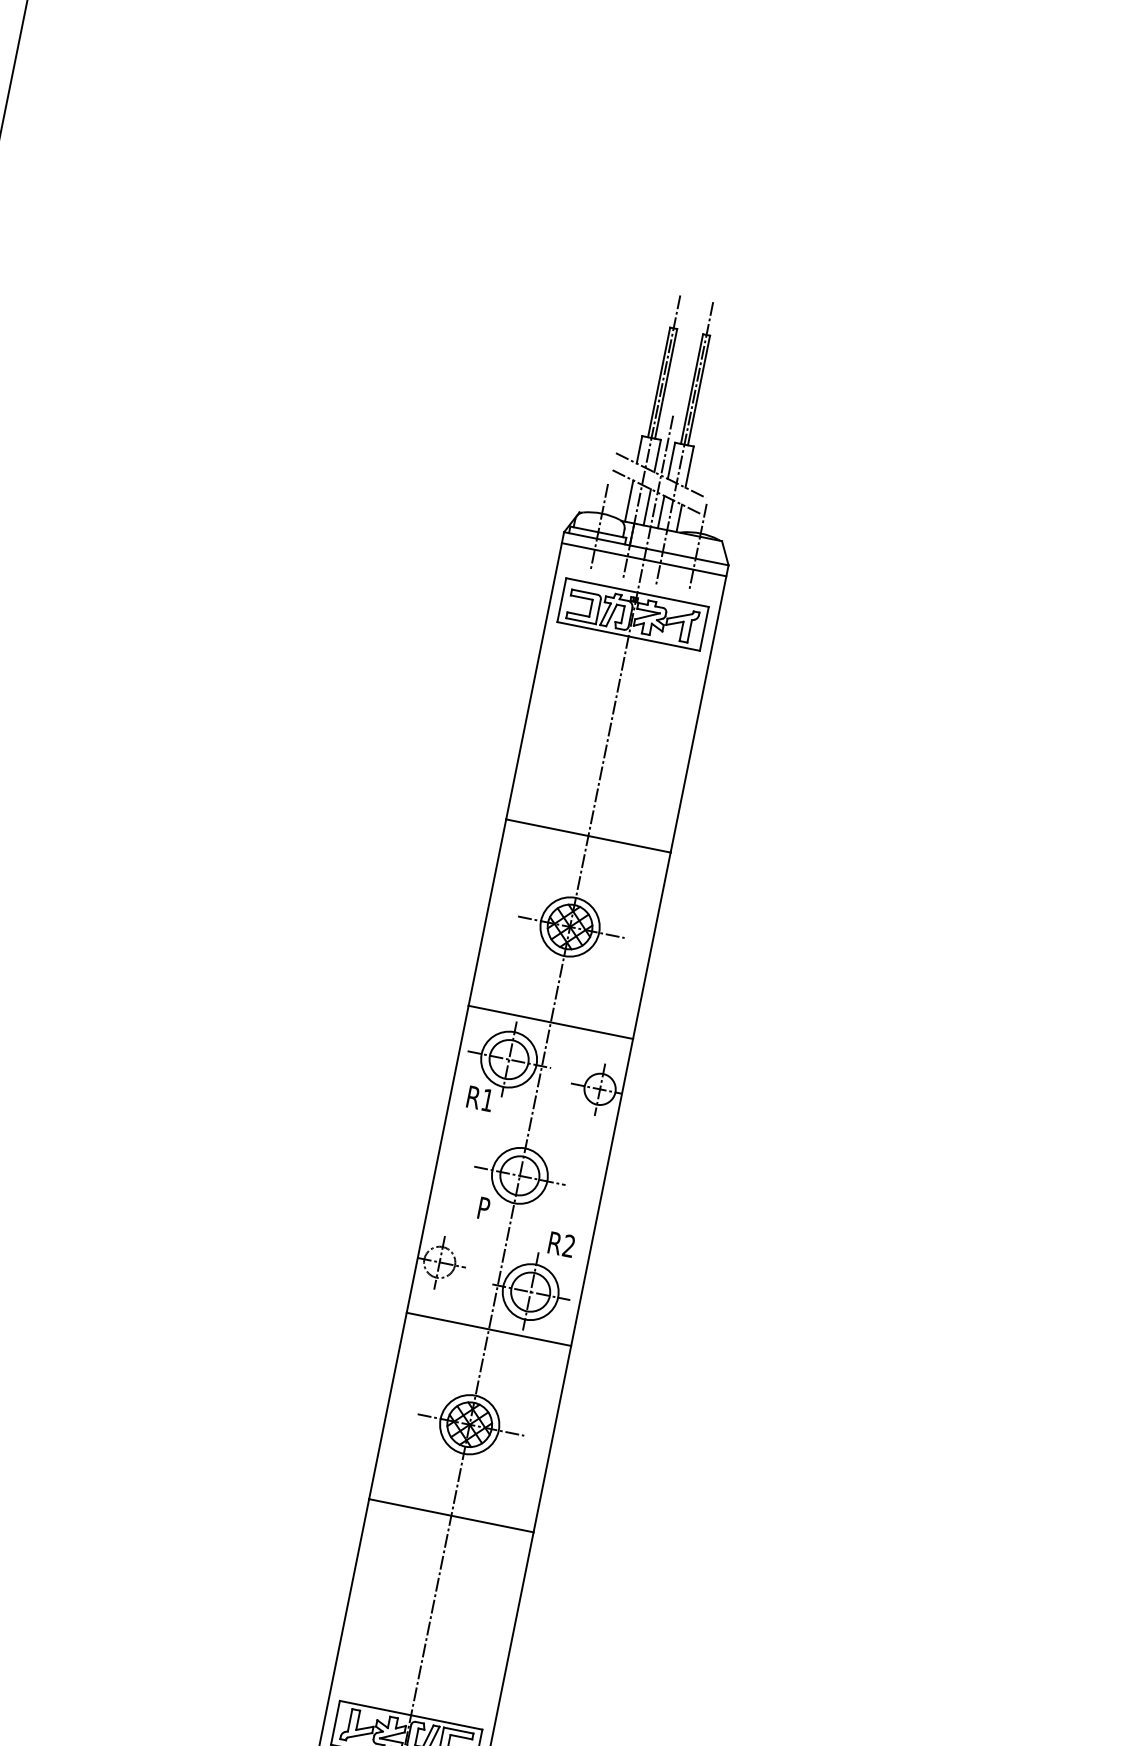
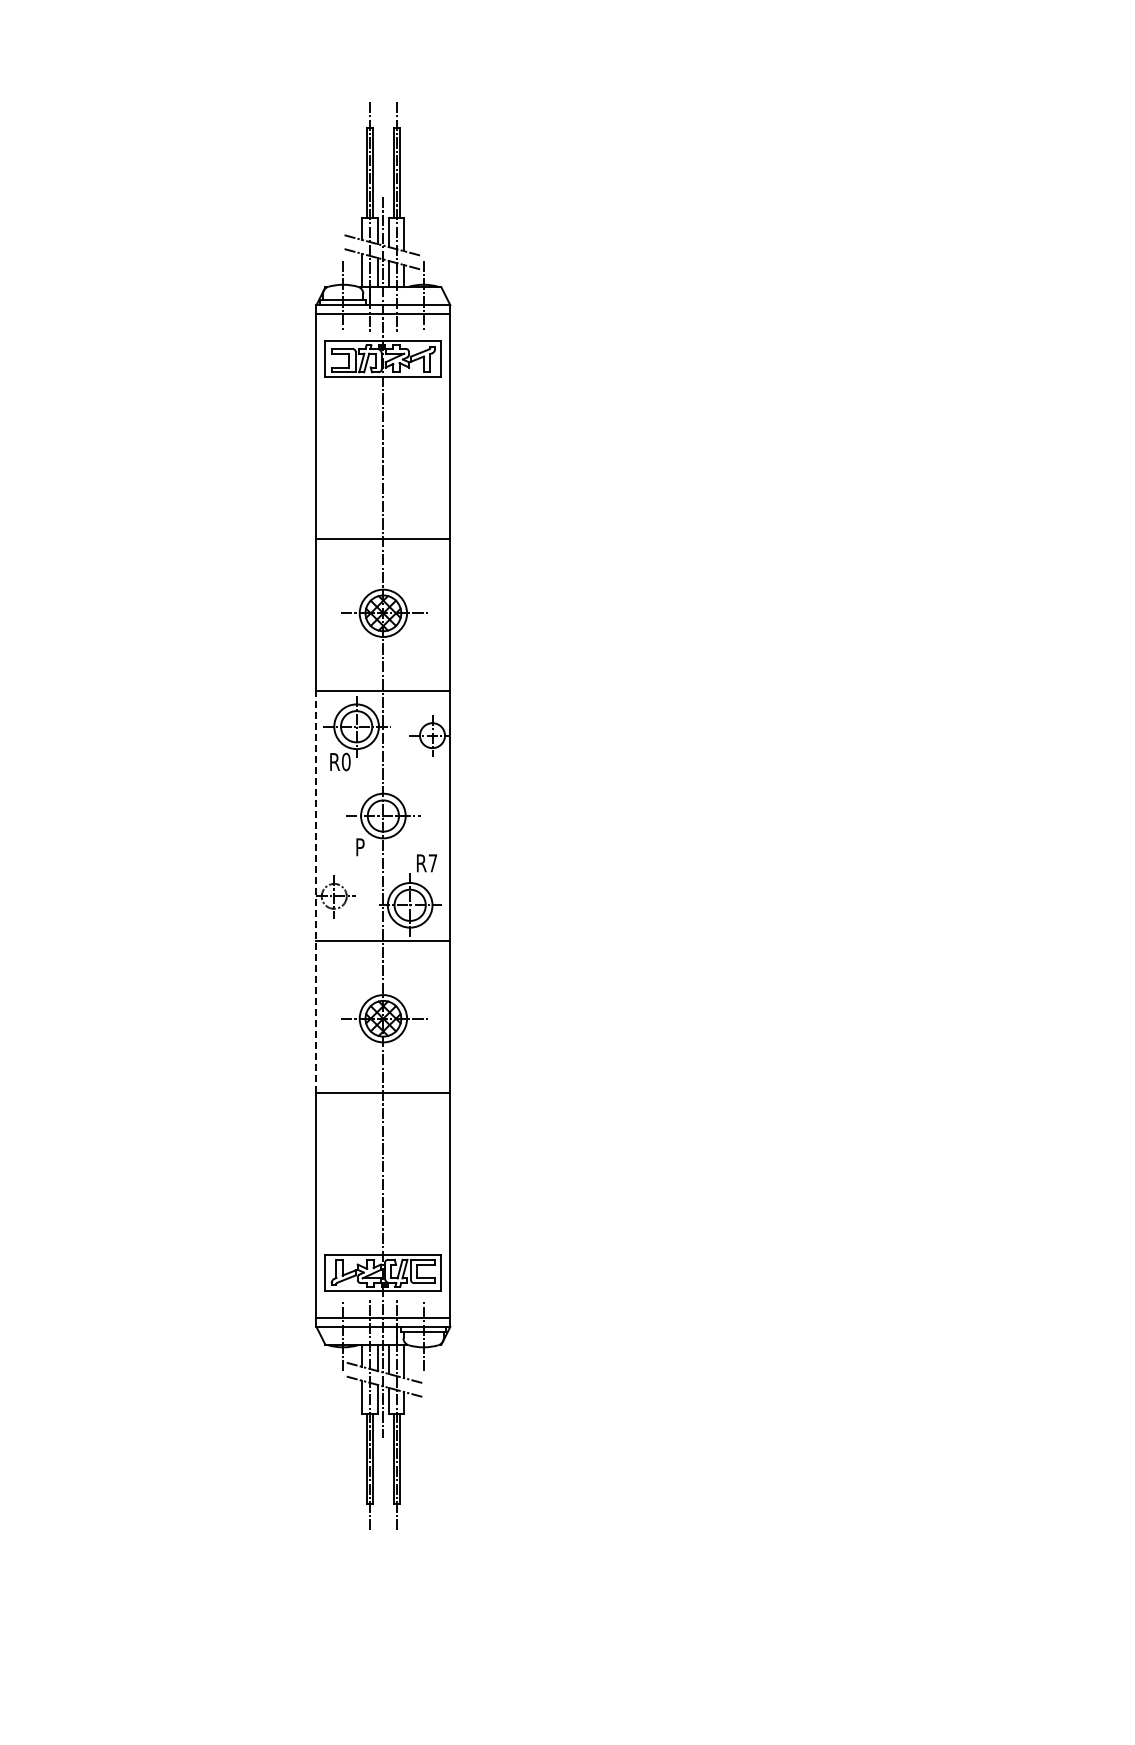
text: (486, 1099) -> (345, 761), R1 -> R0
text: (568, 1246) -> (432, 863), R2 -> R7
line: (419, 1251) -> (316, 891), solid -> dashed

